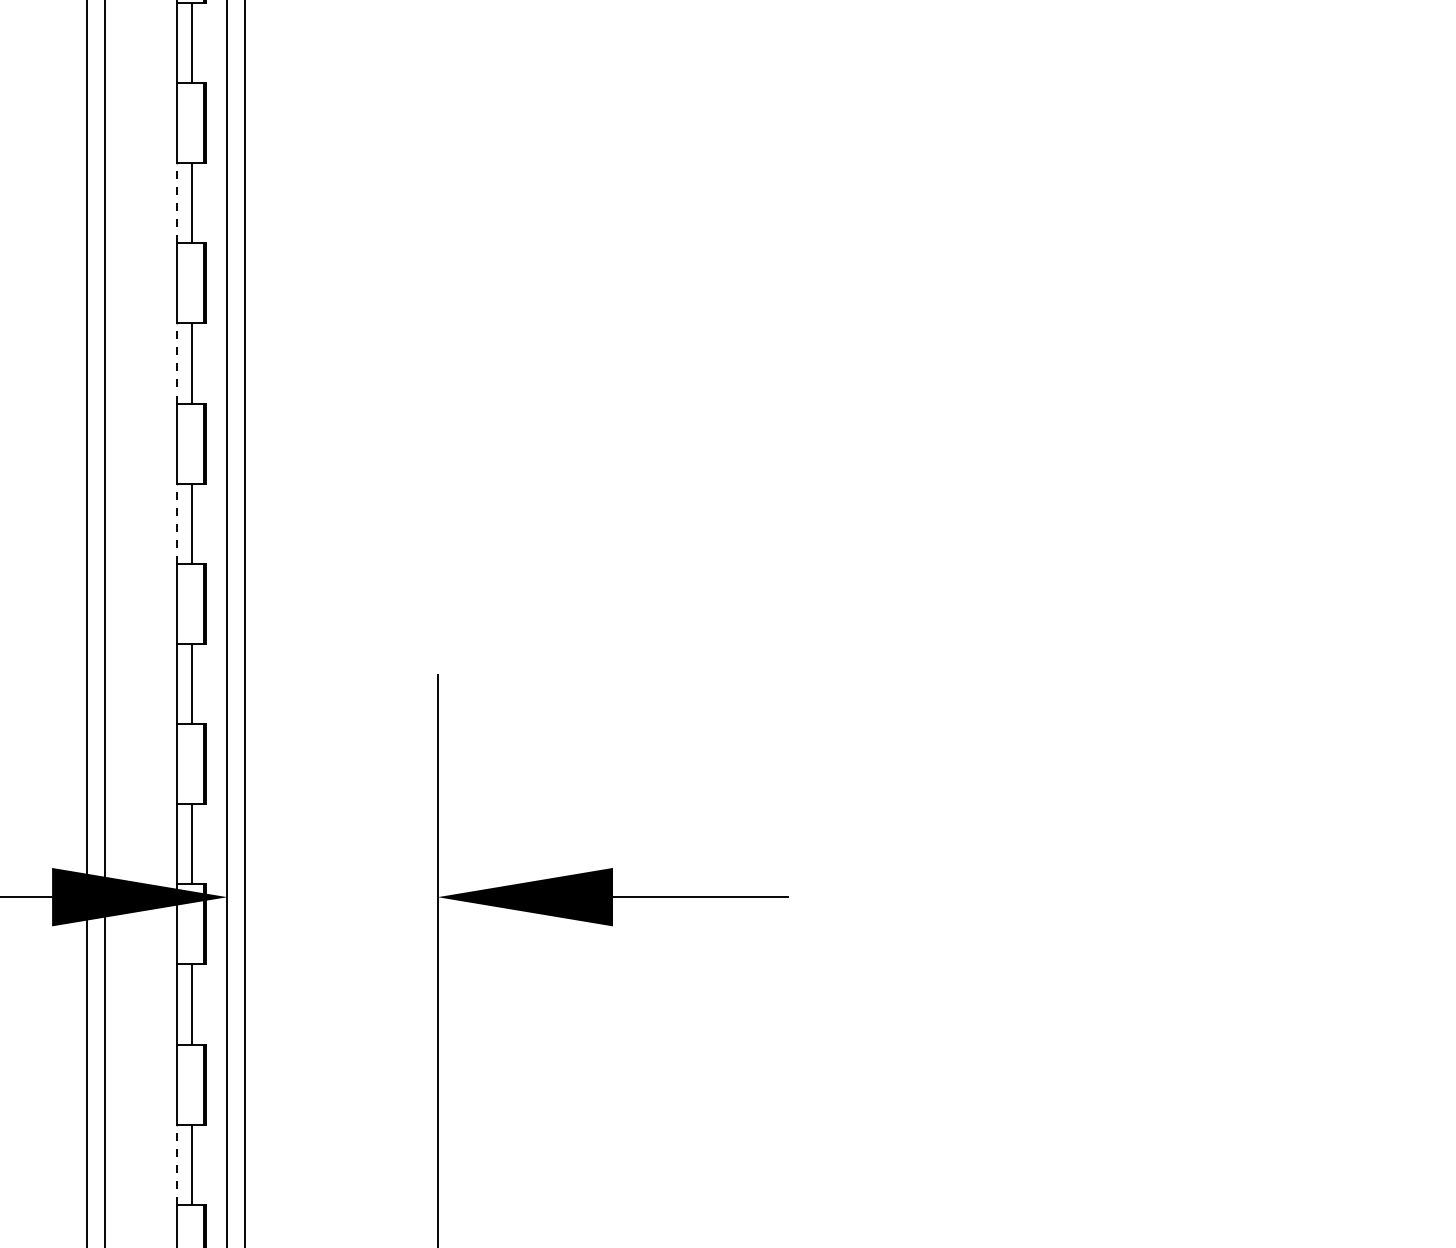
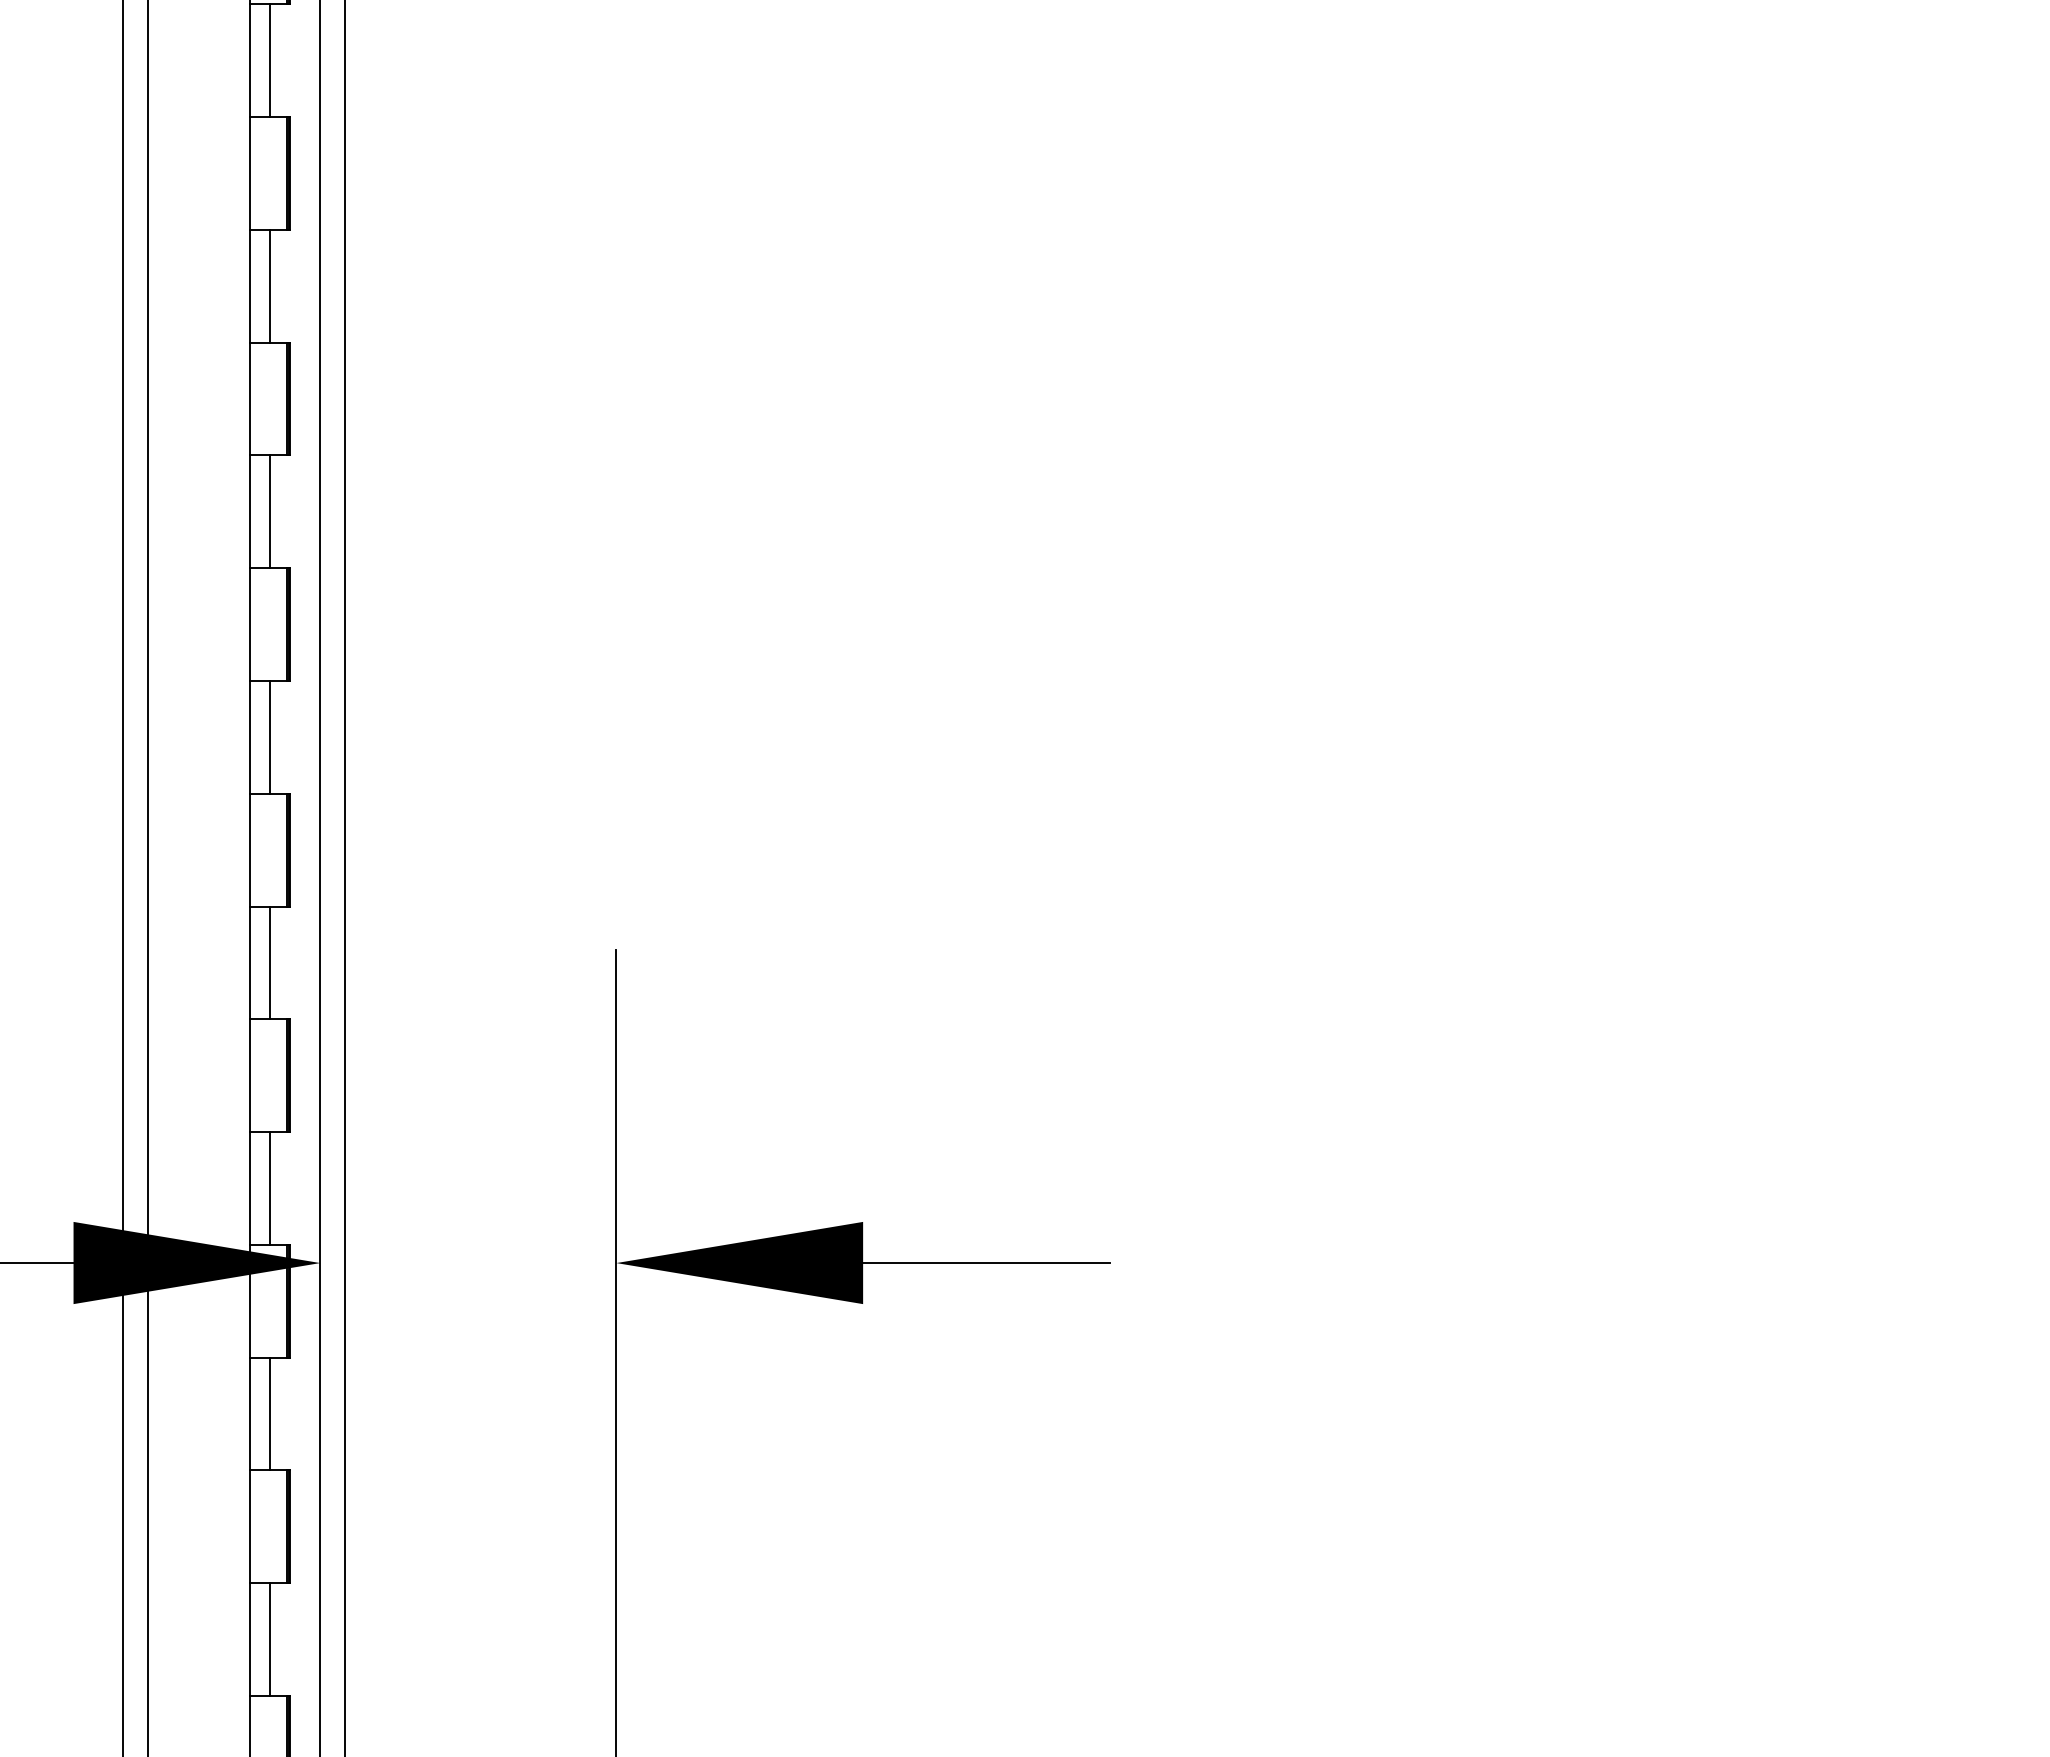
line: (177, 202) -> (249, 285), dashed -> solid
line: (177, 363) -> (249, 511), dashed -> solid
line: (177, 523) -> (249, 736), dashed -> solid
line: (177, 1164) -> (249, 1639), dashed -> solid

